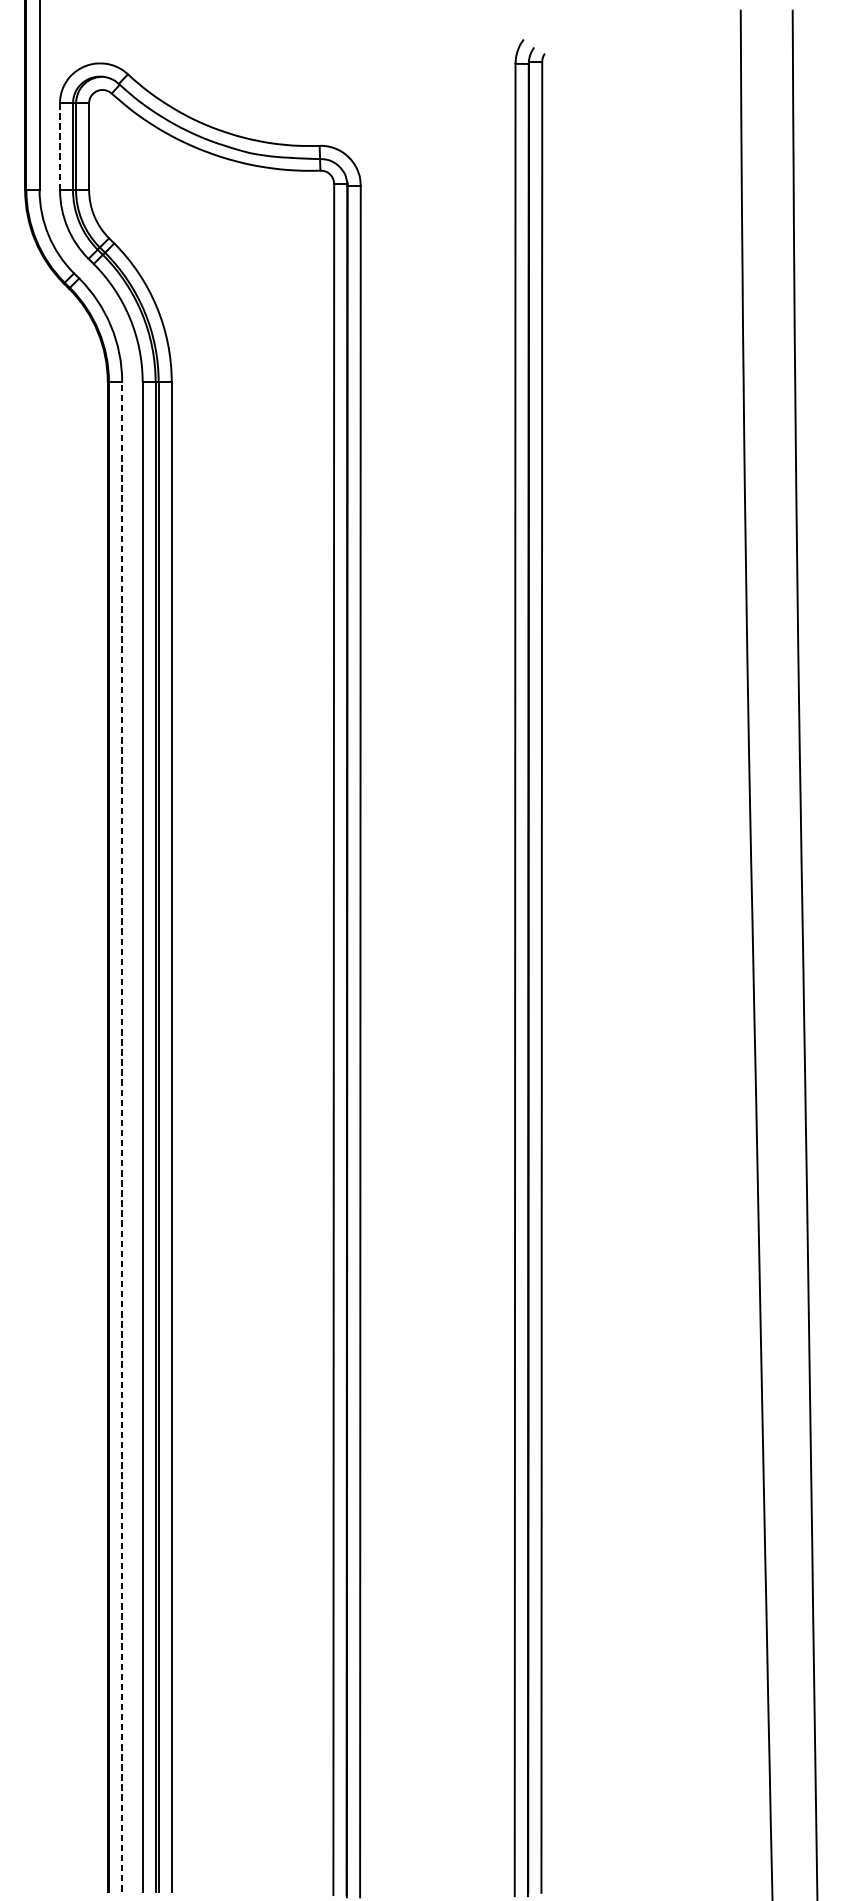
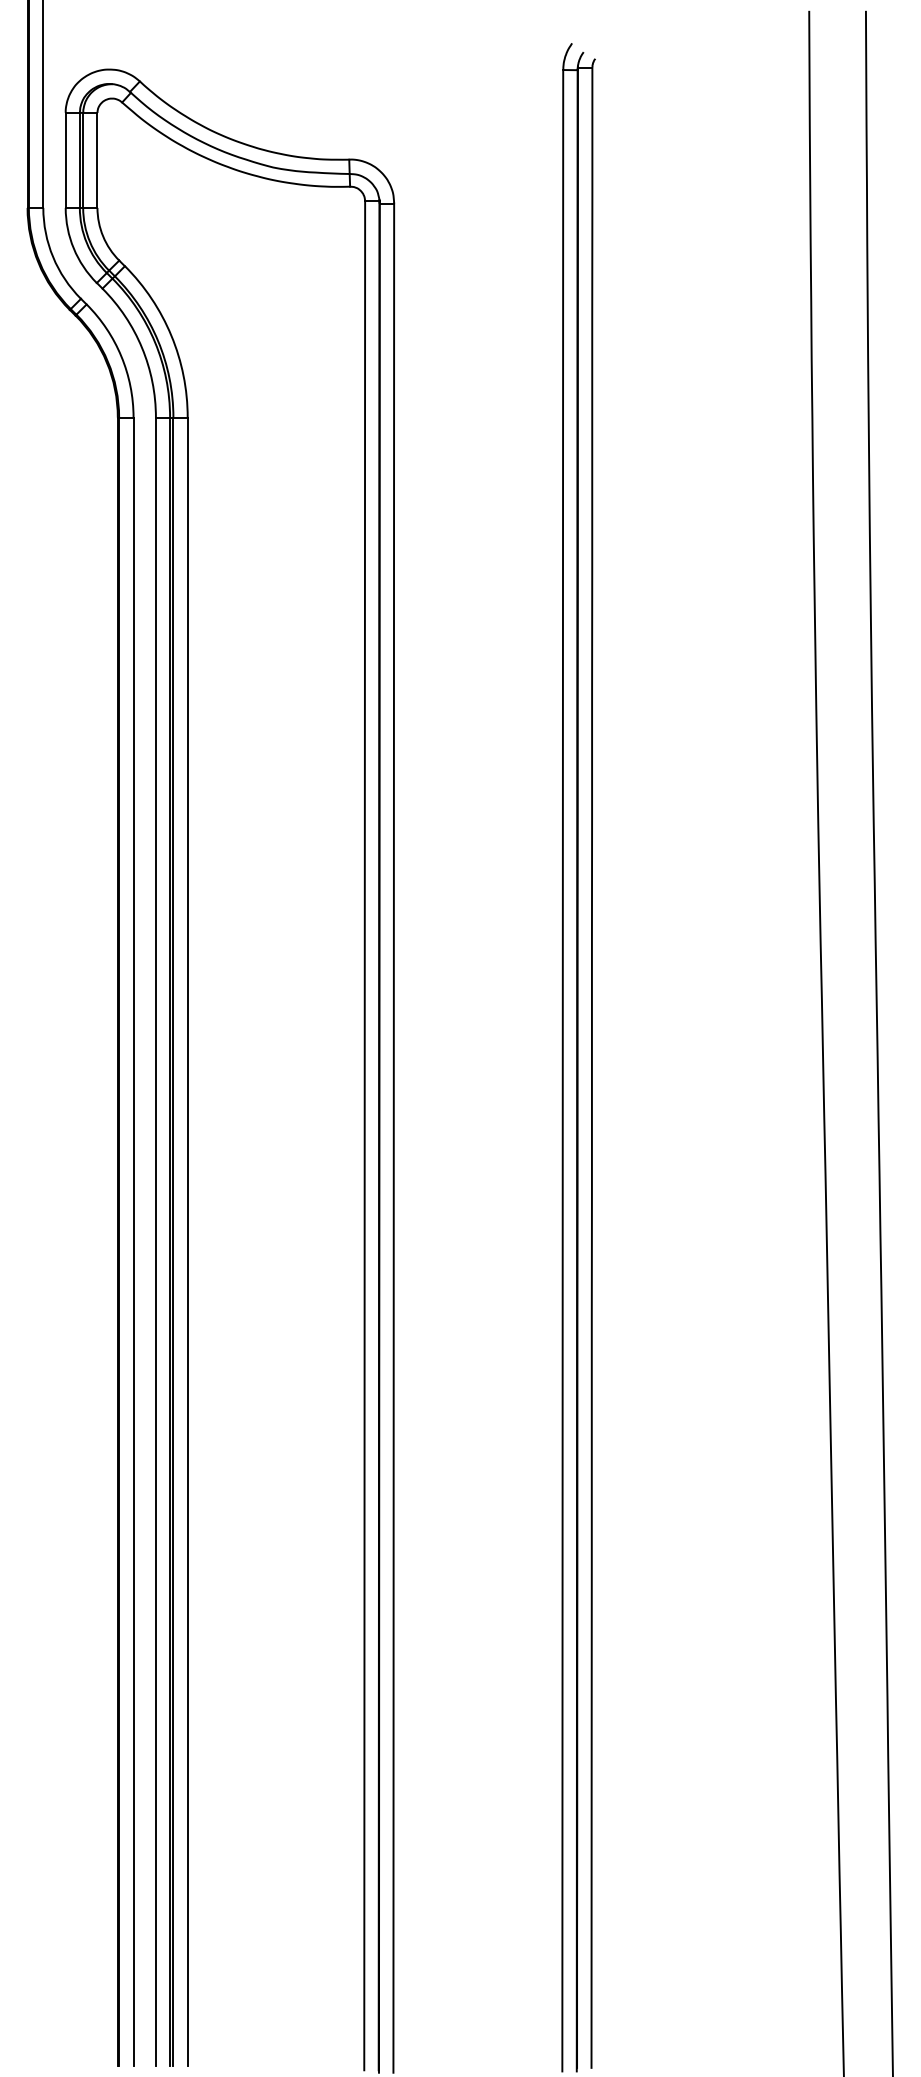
line: (59, 146) -> (65, 160), dashed -> solid
line: (122, 1136) -> (133, 1241), dashed -> solid

